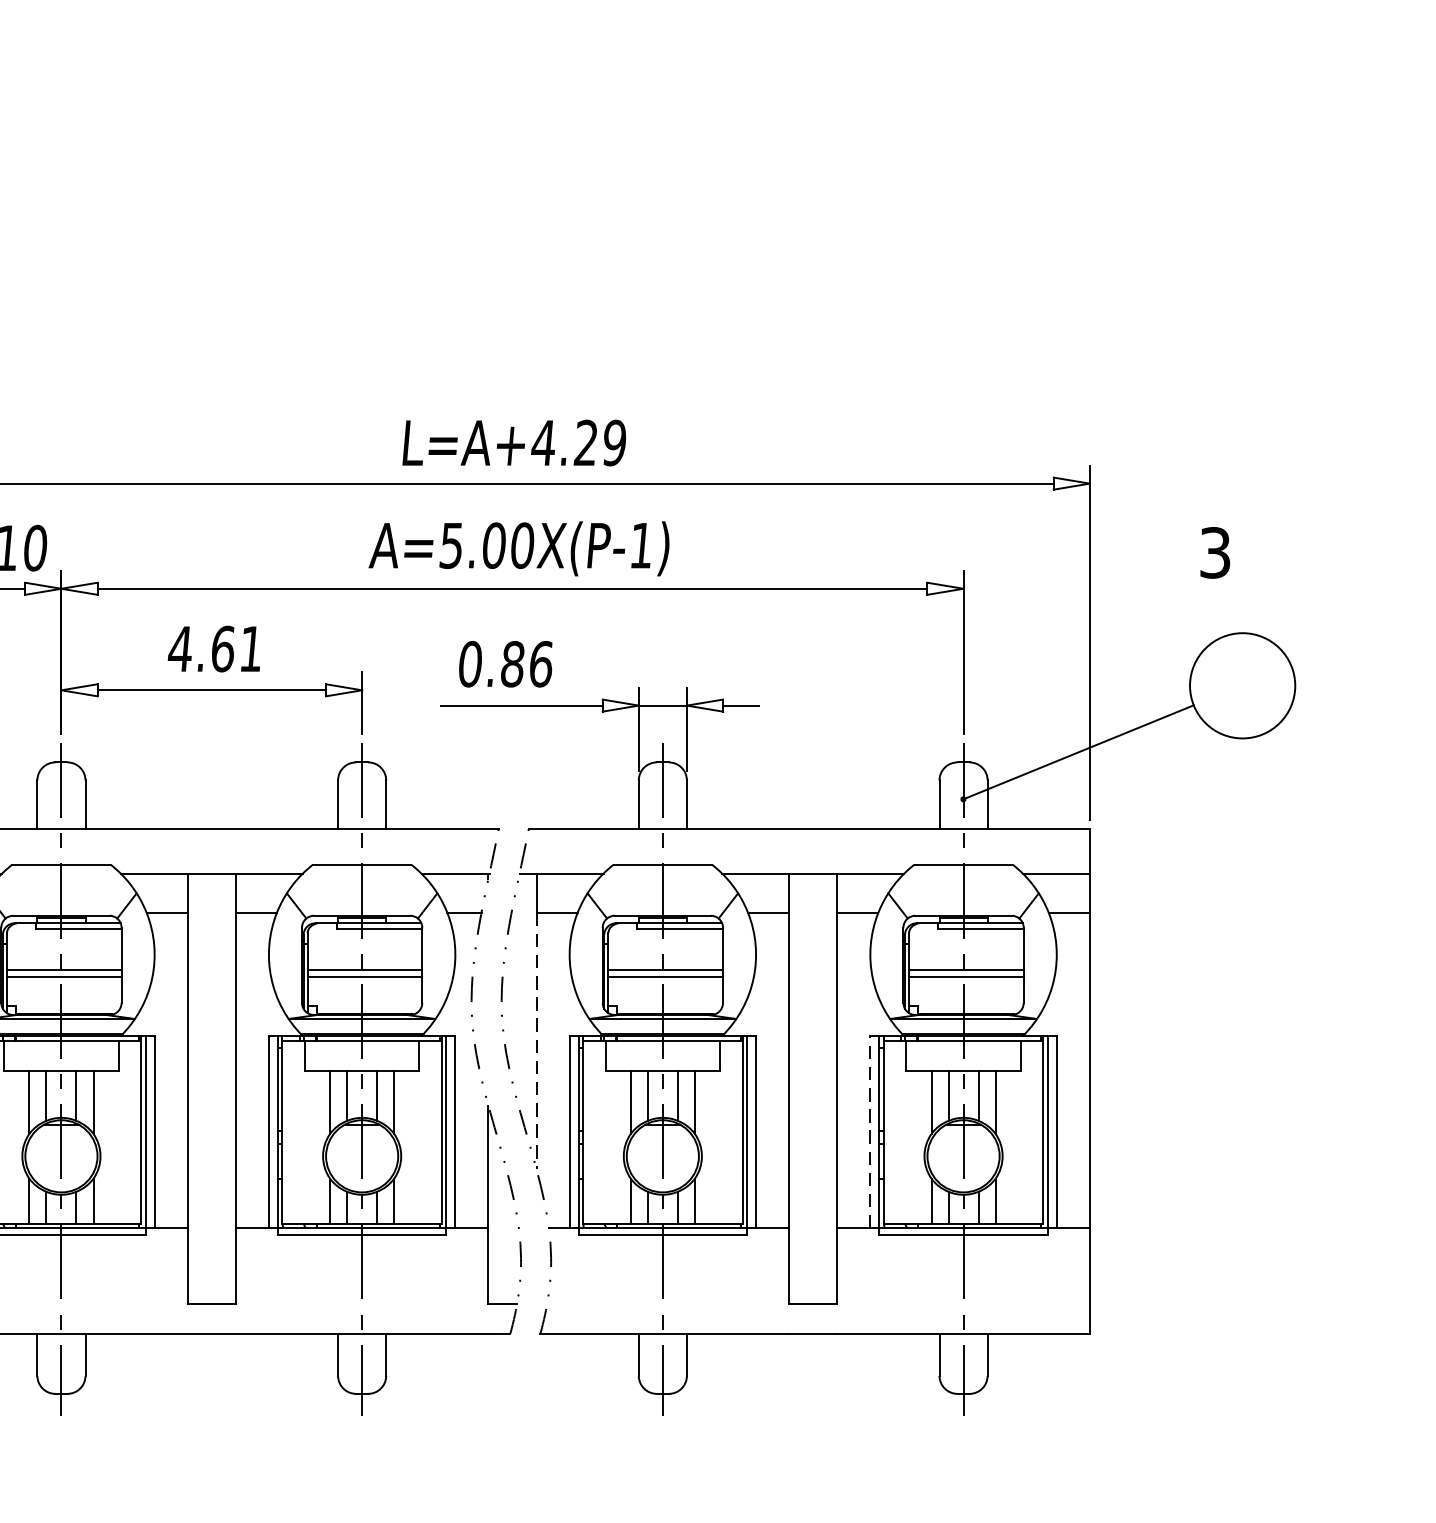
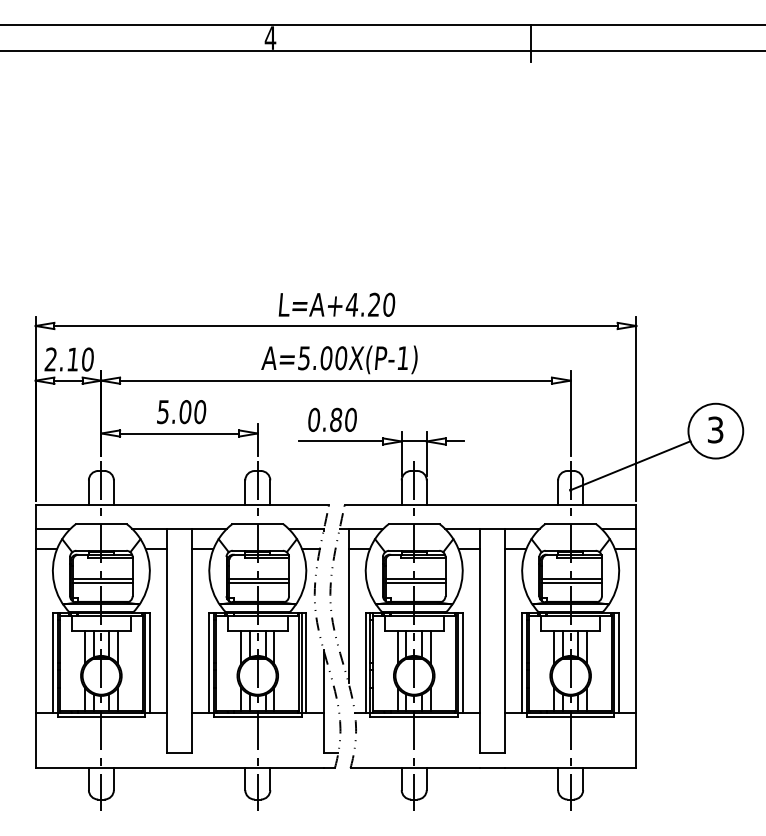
text: (615, 442) -> (389, 304), L=A+4.29 -> L=A+4.20
text: (1215, 551) -> (715, 429), moved
text: (215, 649) -> (181, 412), 4.61 -> 5.00
text: (540, 663) -> (350, 419), 0.86 -> 0.80
line: (536, 1040) -> (348, 615), dashed -> solid
line: (870, 1130) -> (522, 662), dashed -> solid

